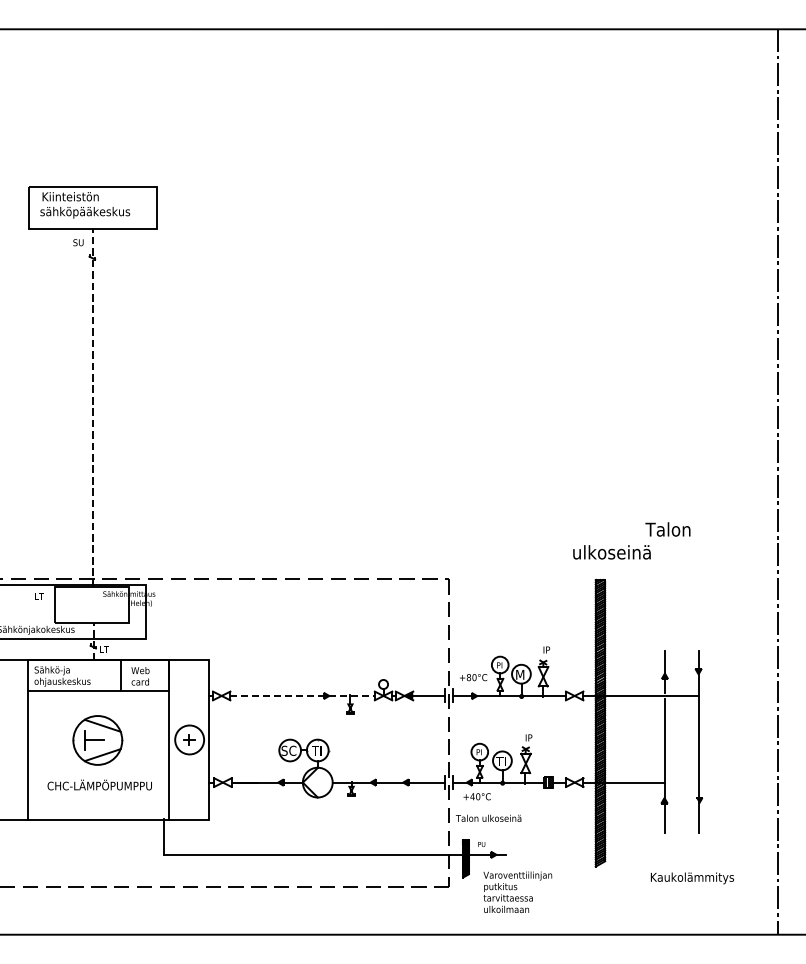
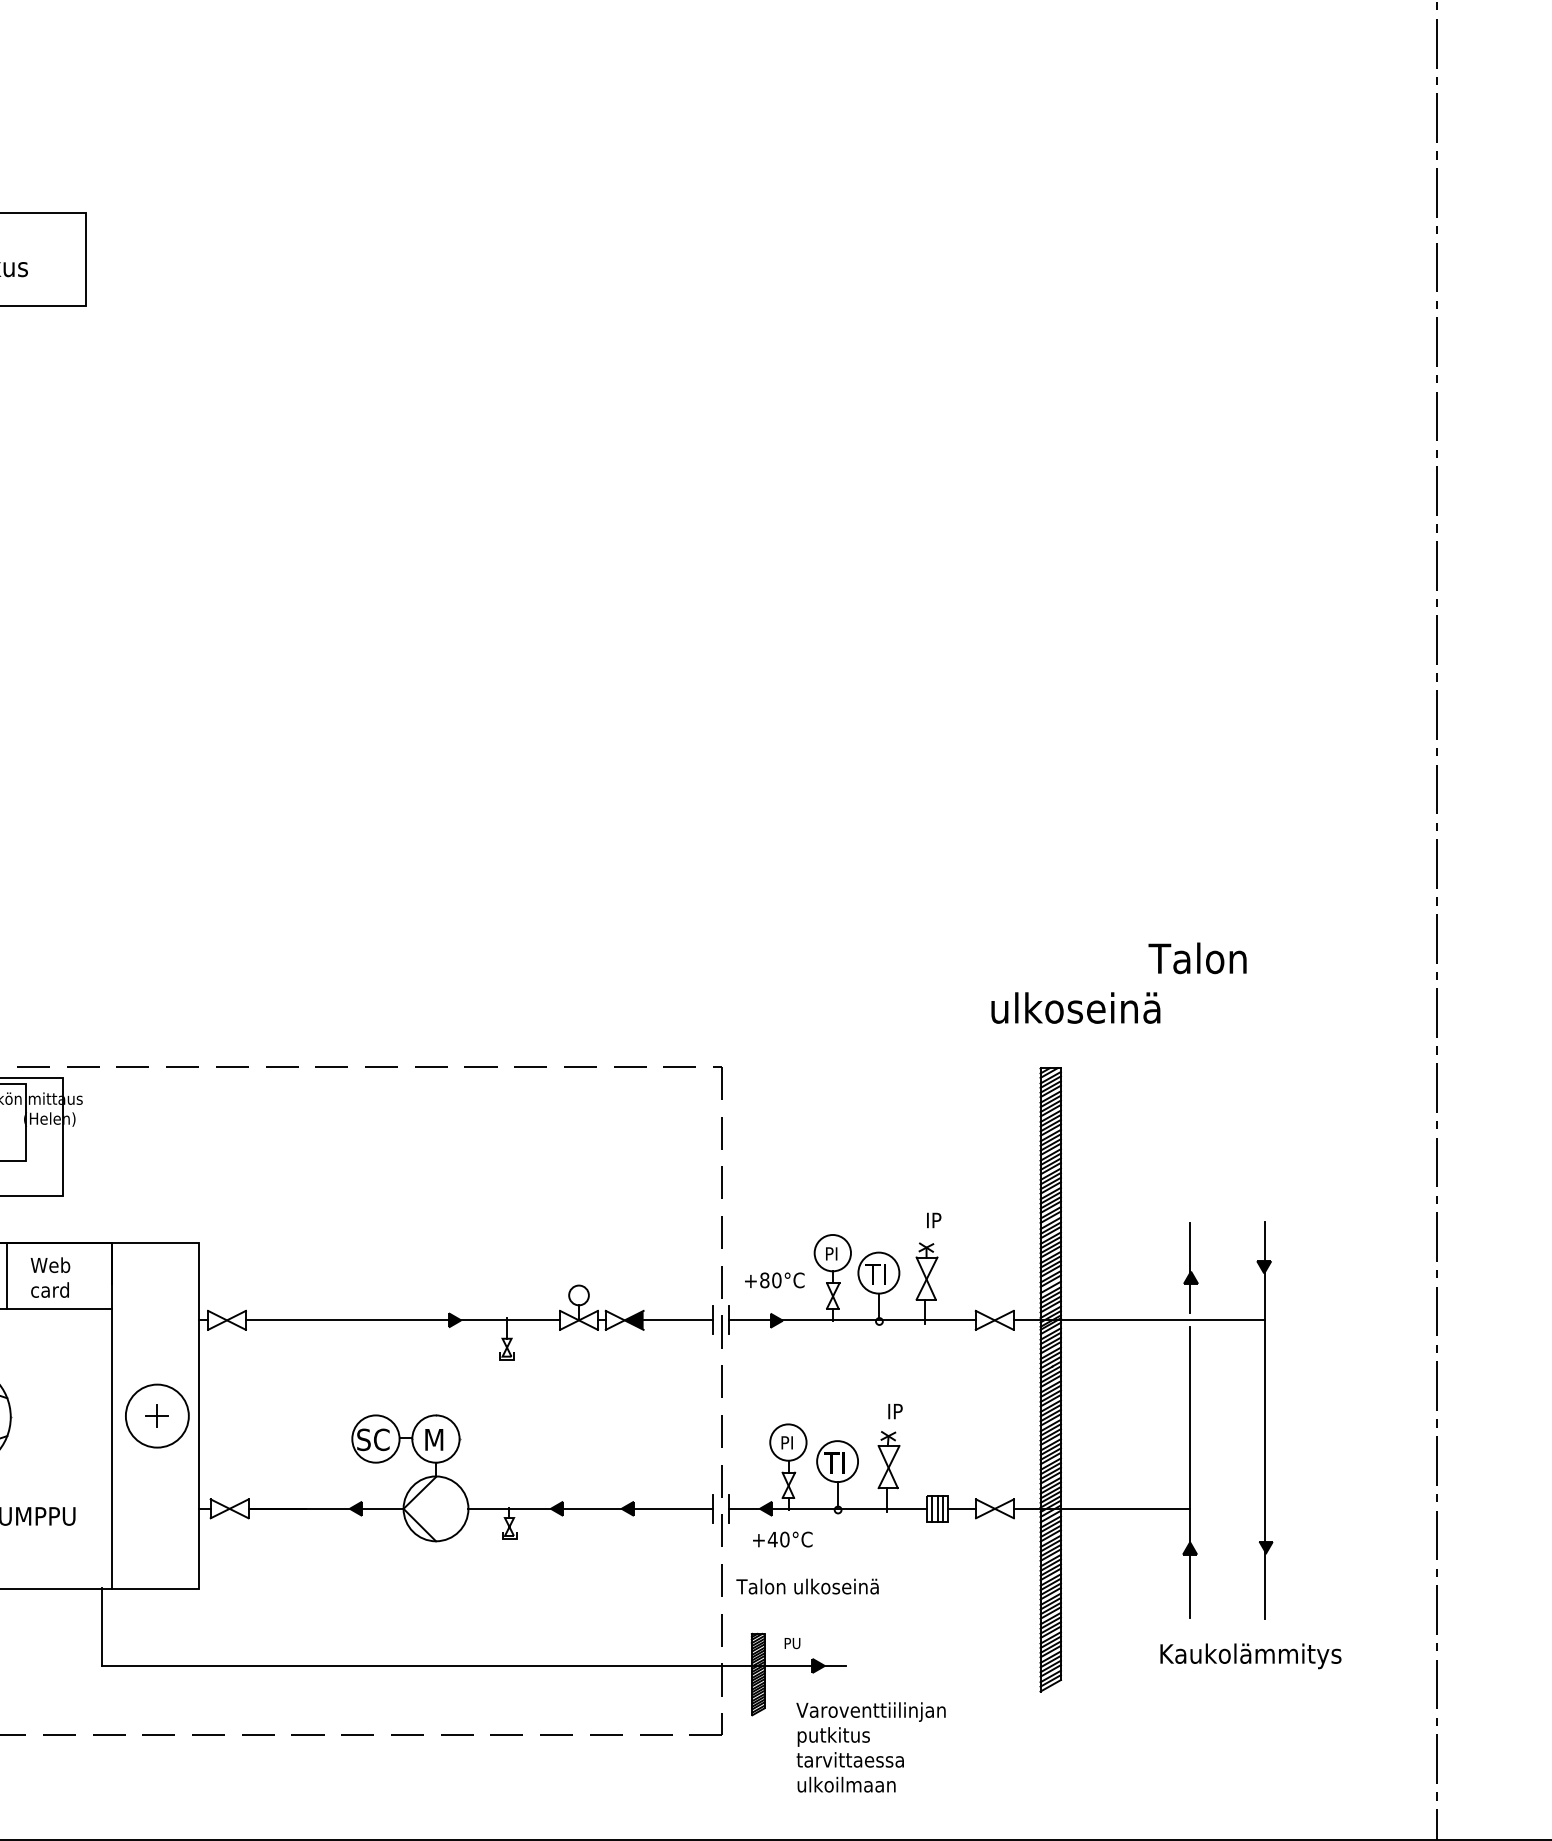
text: (519, 674) -> (874, 1273), M -> TI
line: (303, 695) -> (404, 1319), dashed -> solid
text: (316, 750) -> (433, 1438), TI -> M
text: (692, 878) -> (1250, 1656), moved

